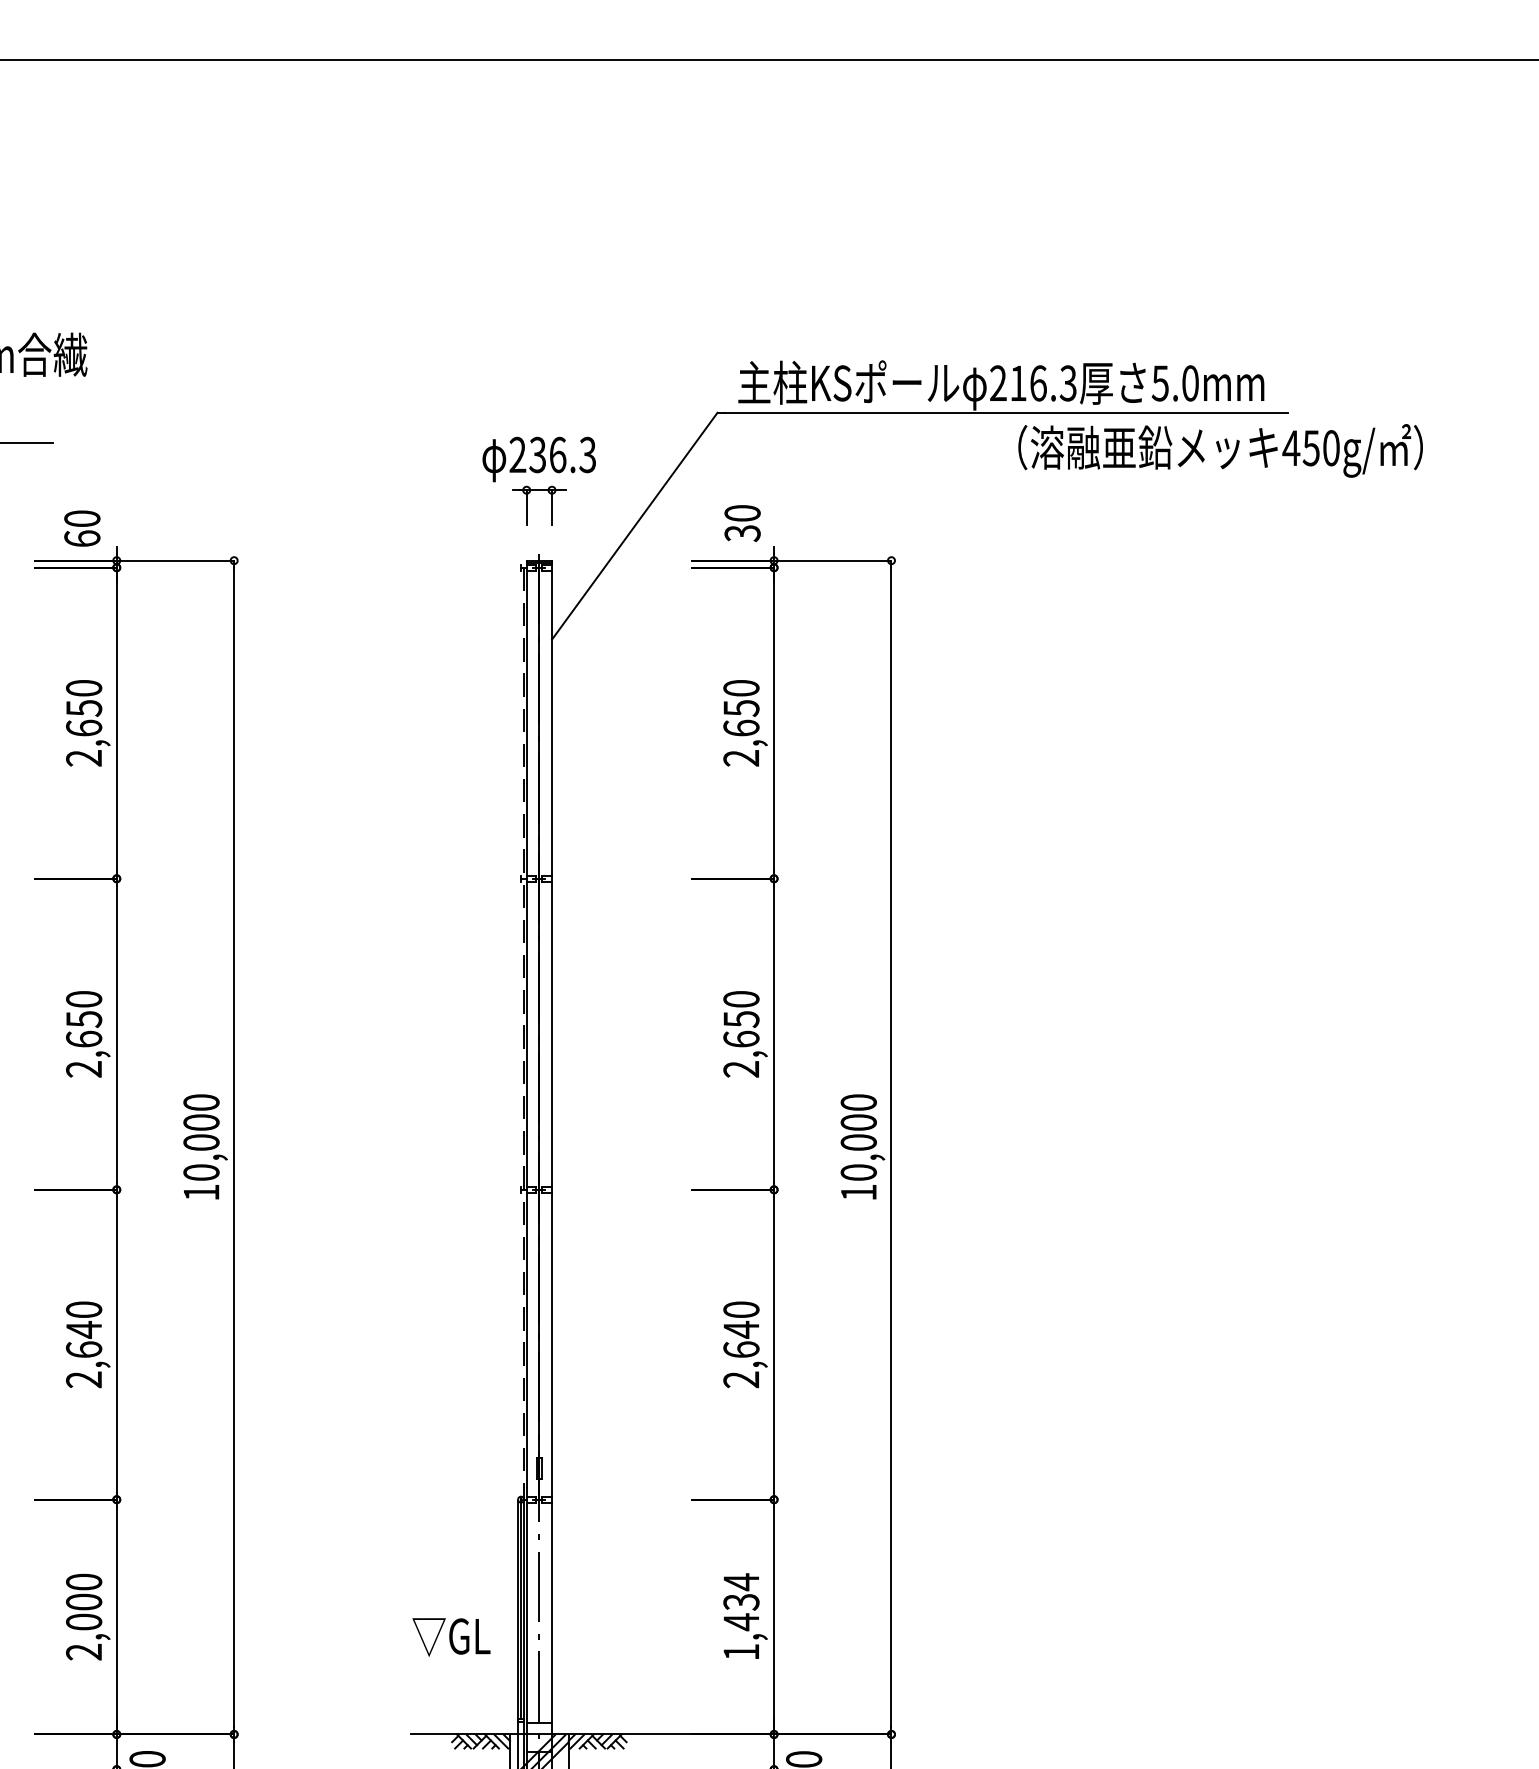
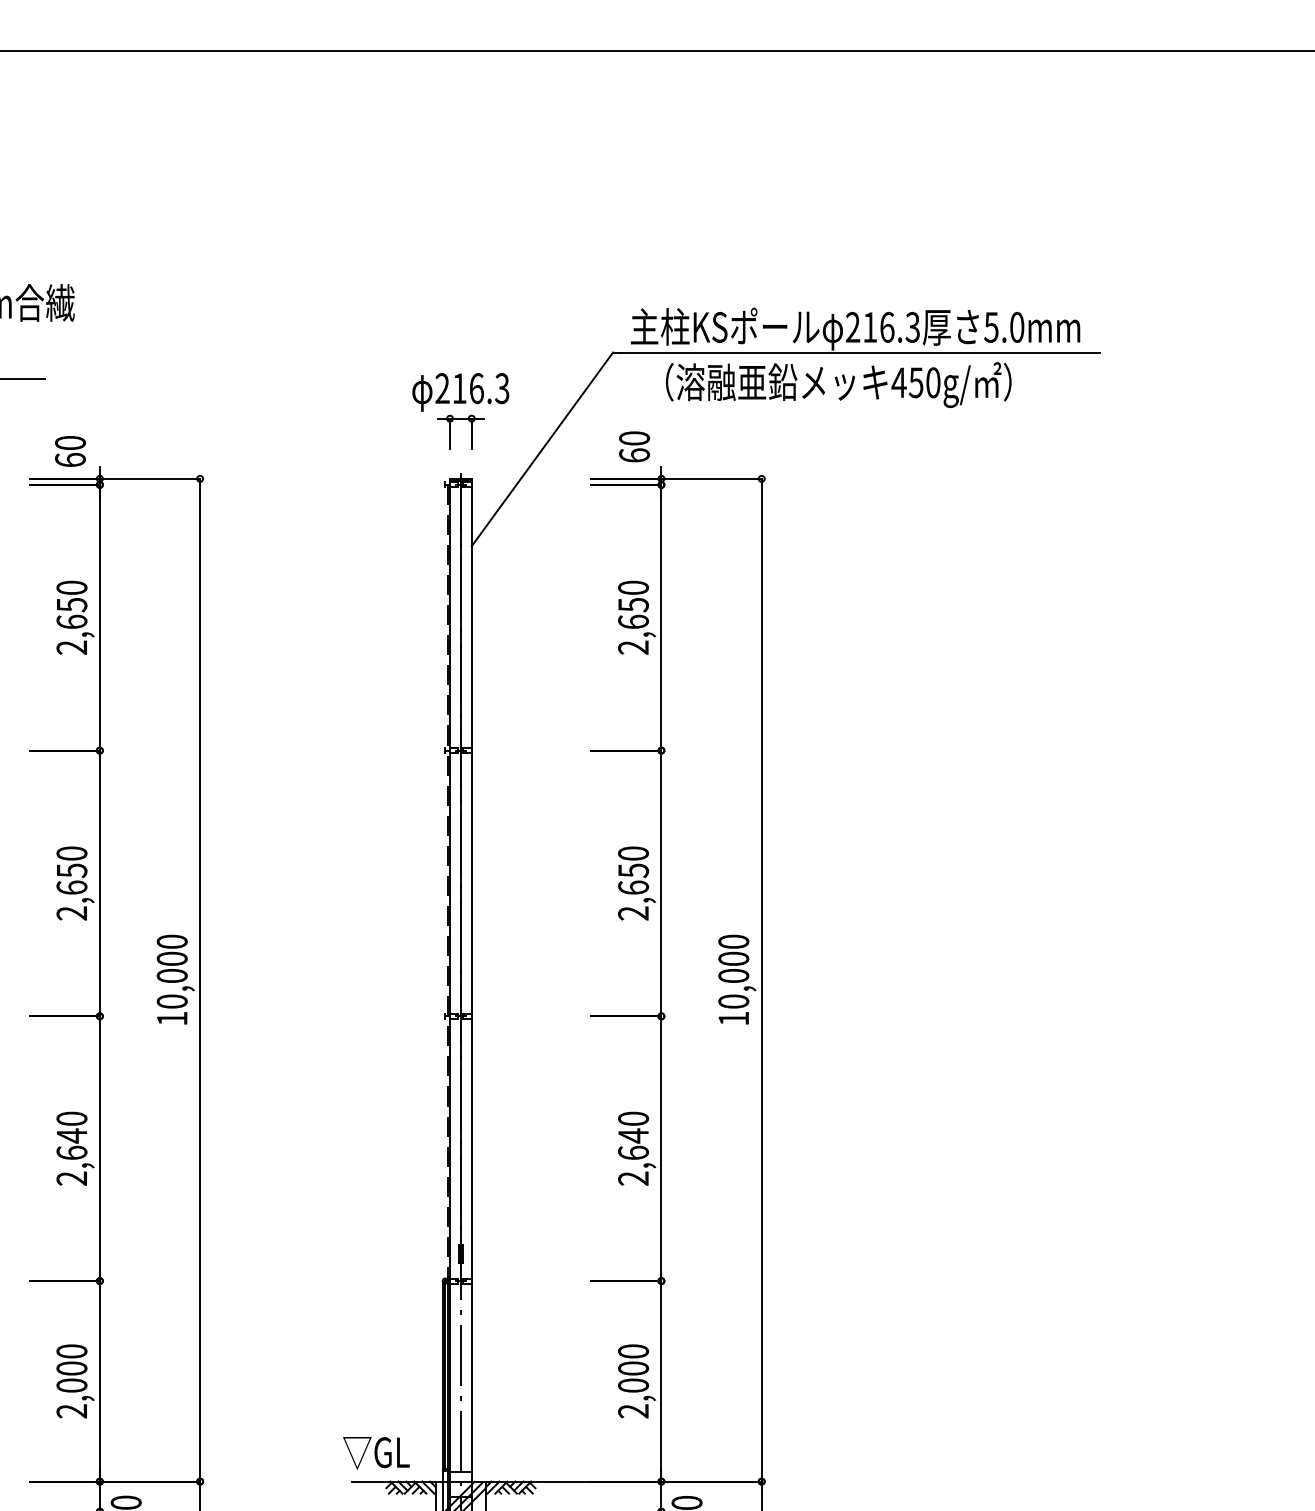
text: (1220, 450) -> (838, 384), moved
text: (537, 454) -> (459, 388), 236.3 -> 216.3
text: (742, 533) -> (634, 455), 30 -> 60
text: (741, 1616) -> (633, 1380), 1,434 -> 2,000
text: (451, 1637) -> (376, 1453), moved

